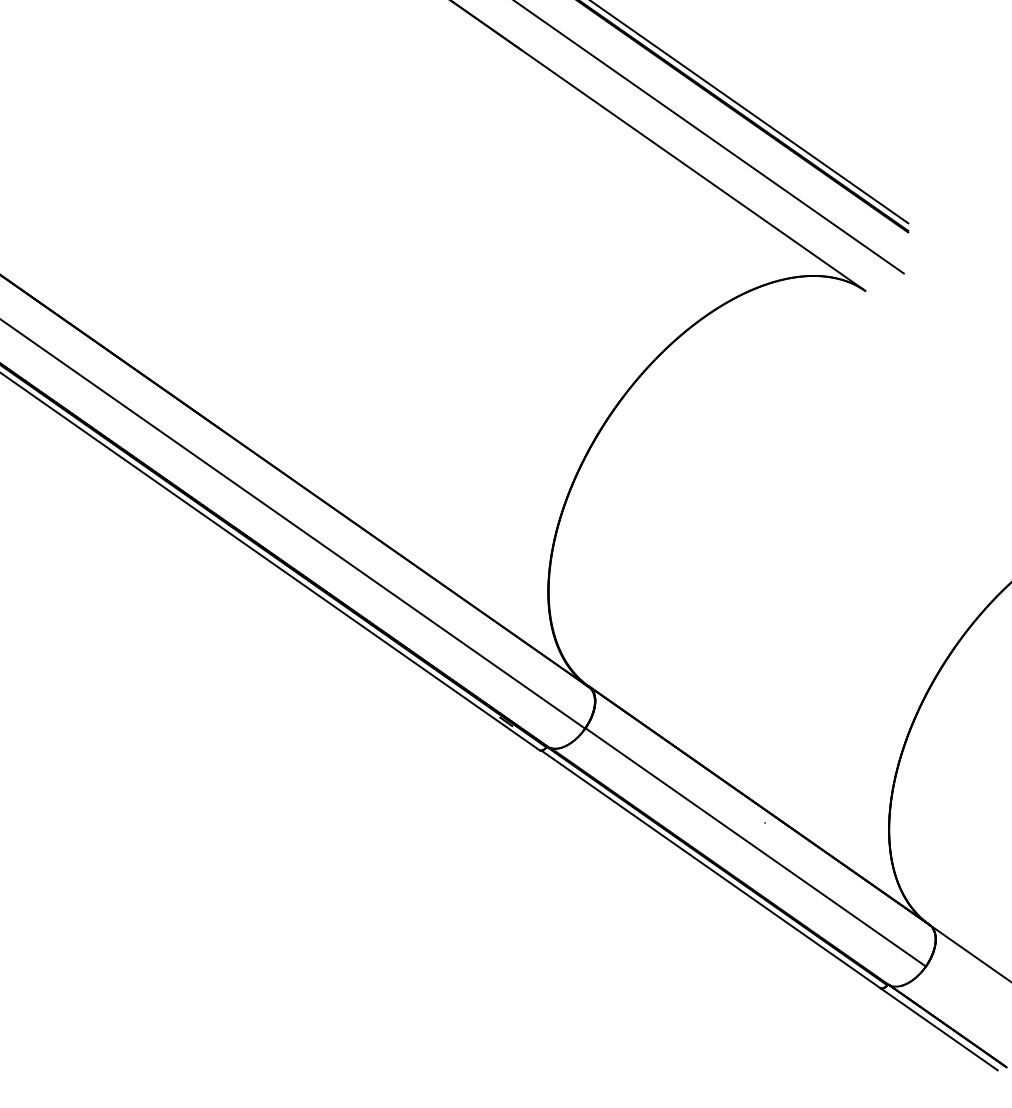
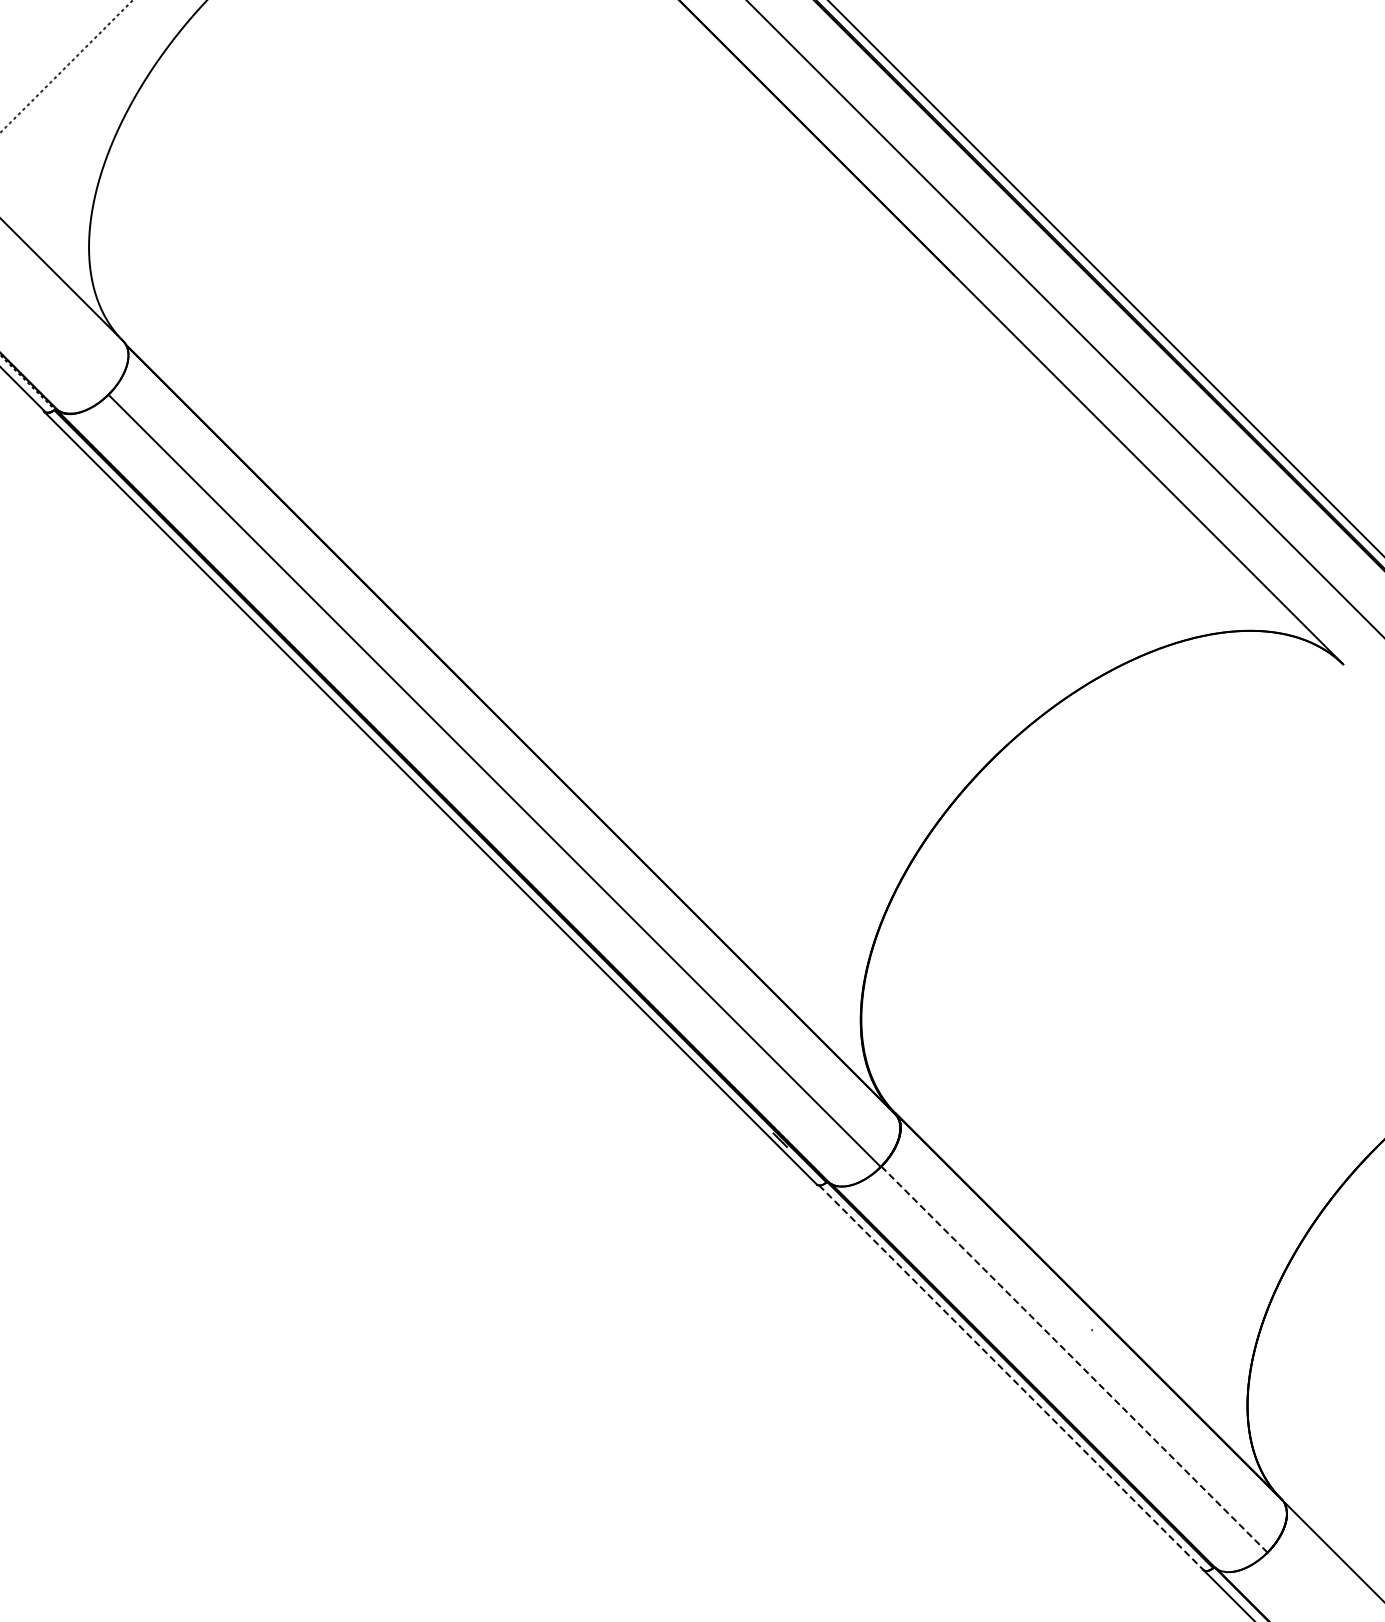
line: (755, 847) -> (1074, 1359), solid -> dashed
line: (710, 869) -> (1011, 1377), solid -> dashed

